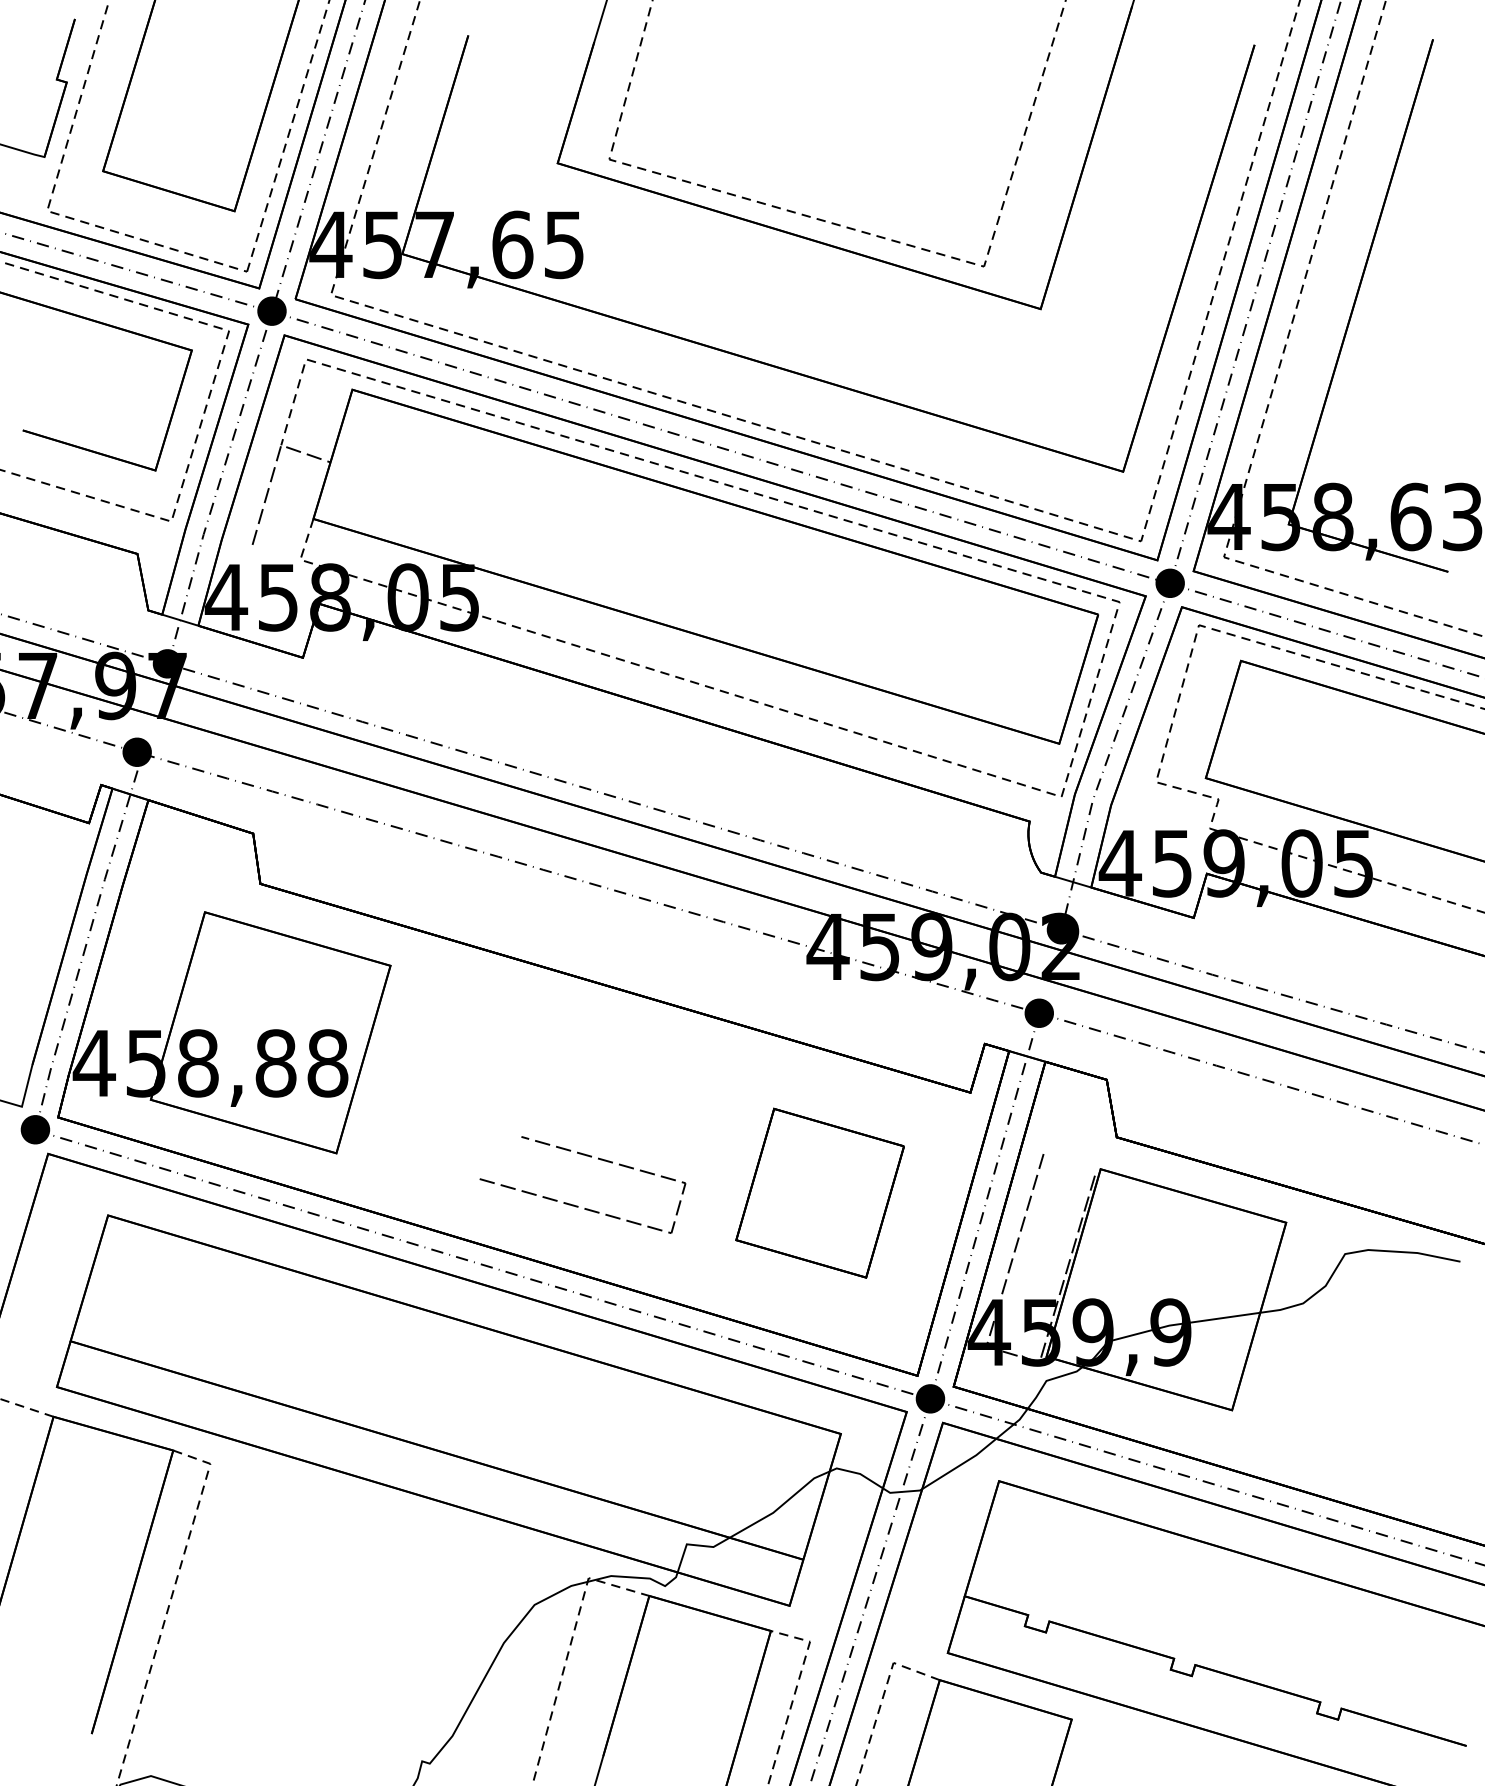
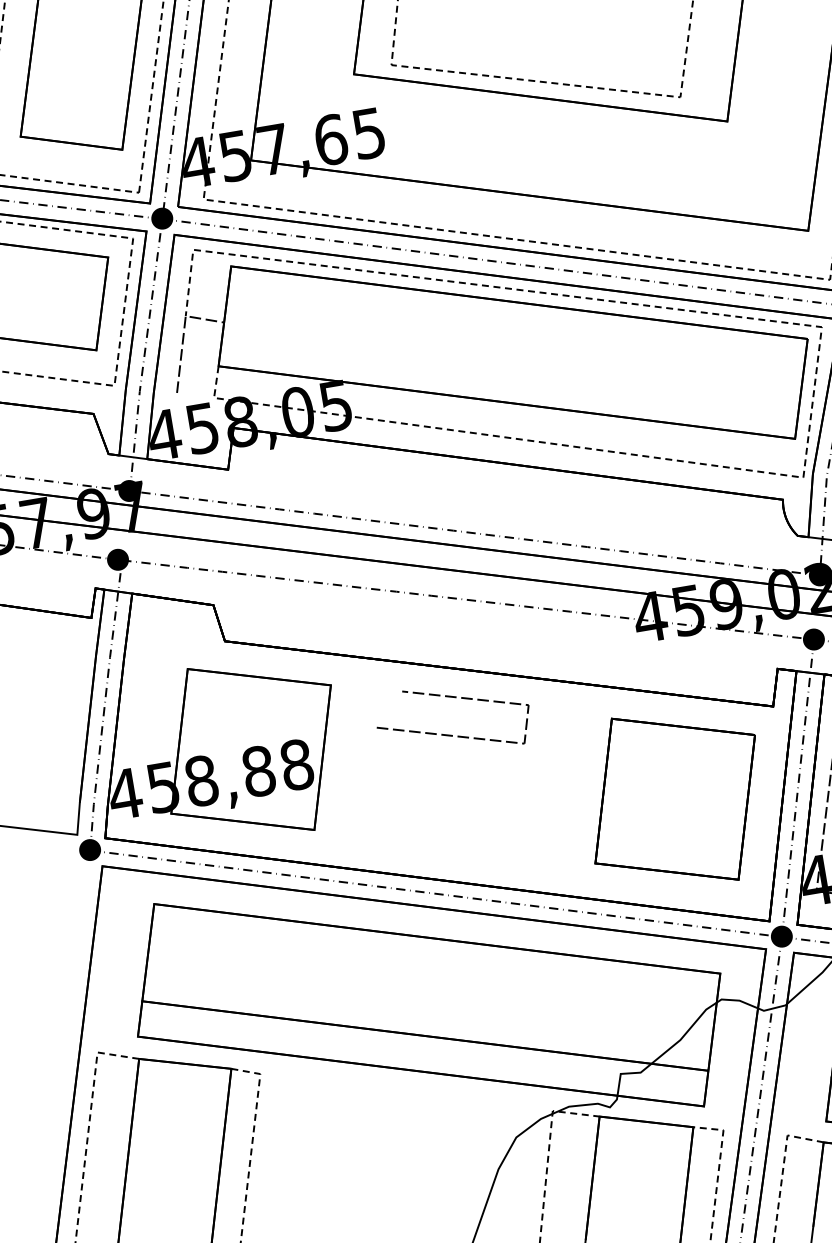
part: (819, 1192) -> (674, 798), size x1.43
line: (574, 1204) -> (449, 734), moved

